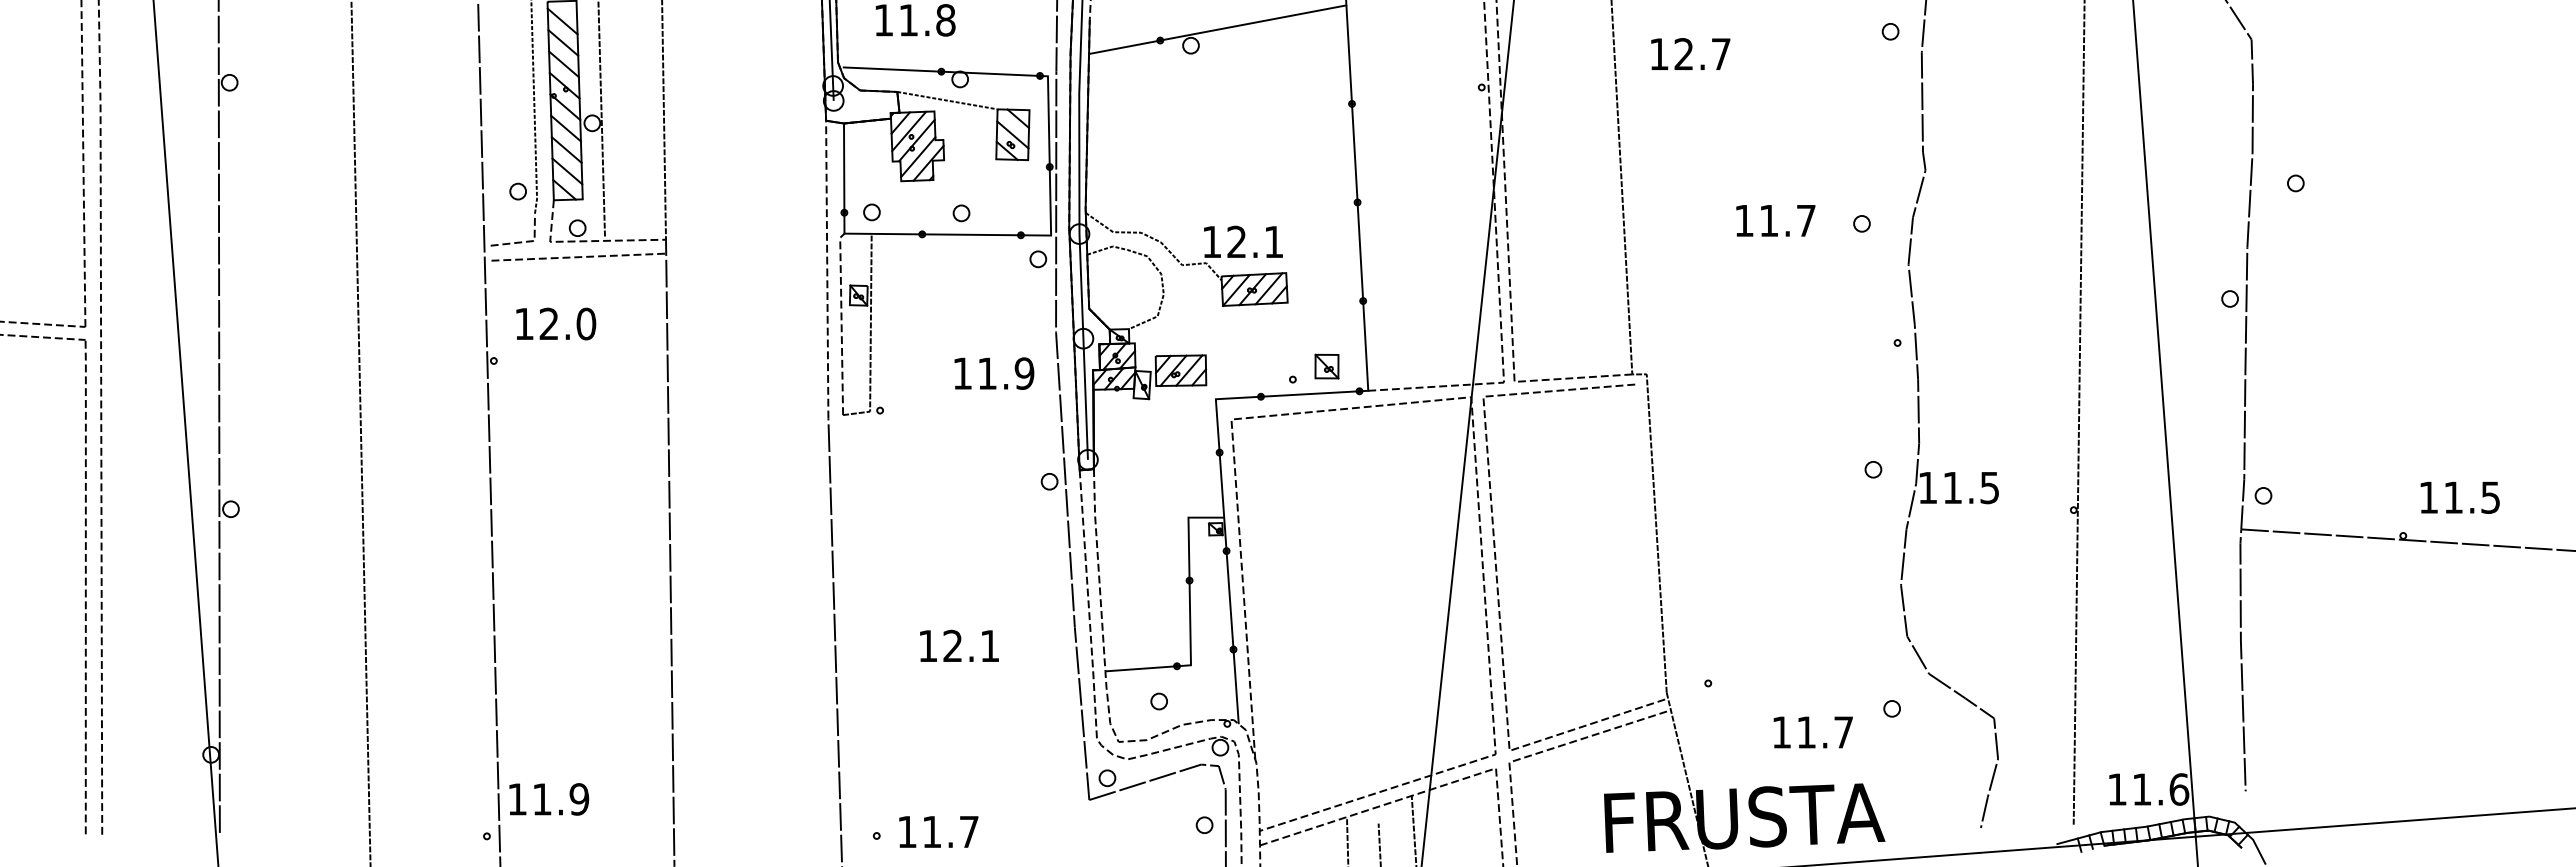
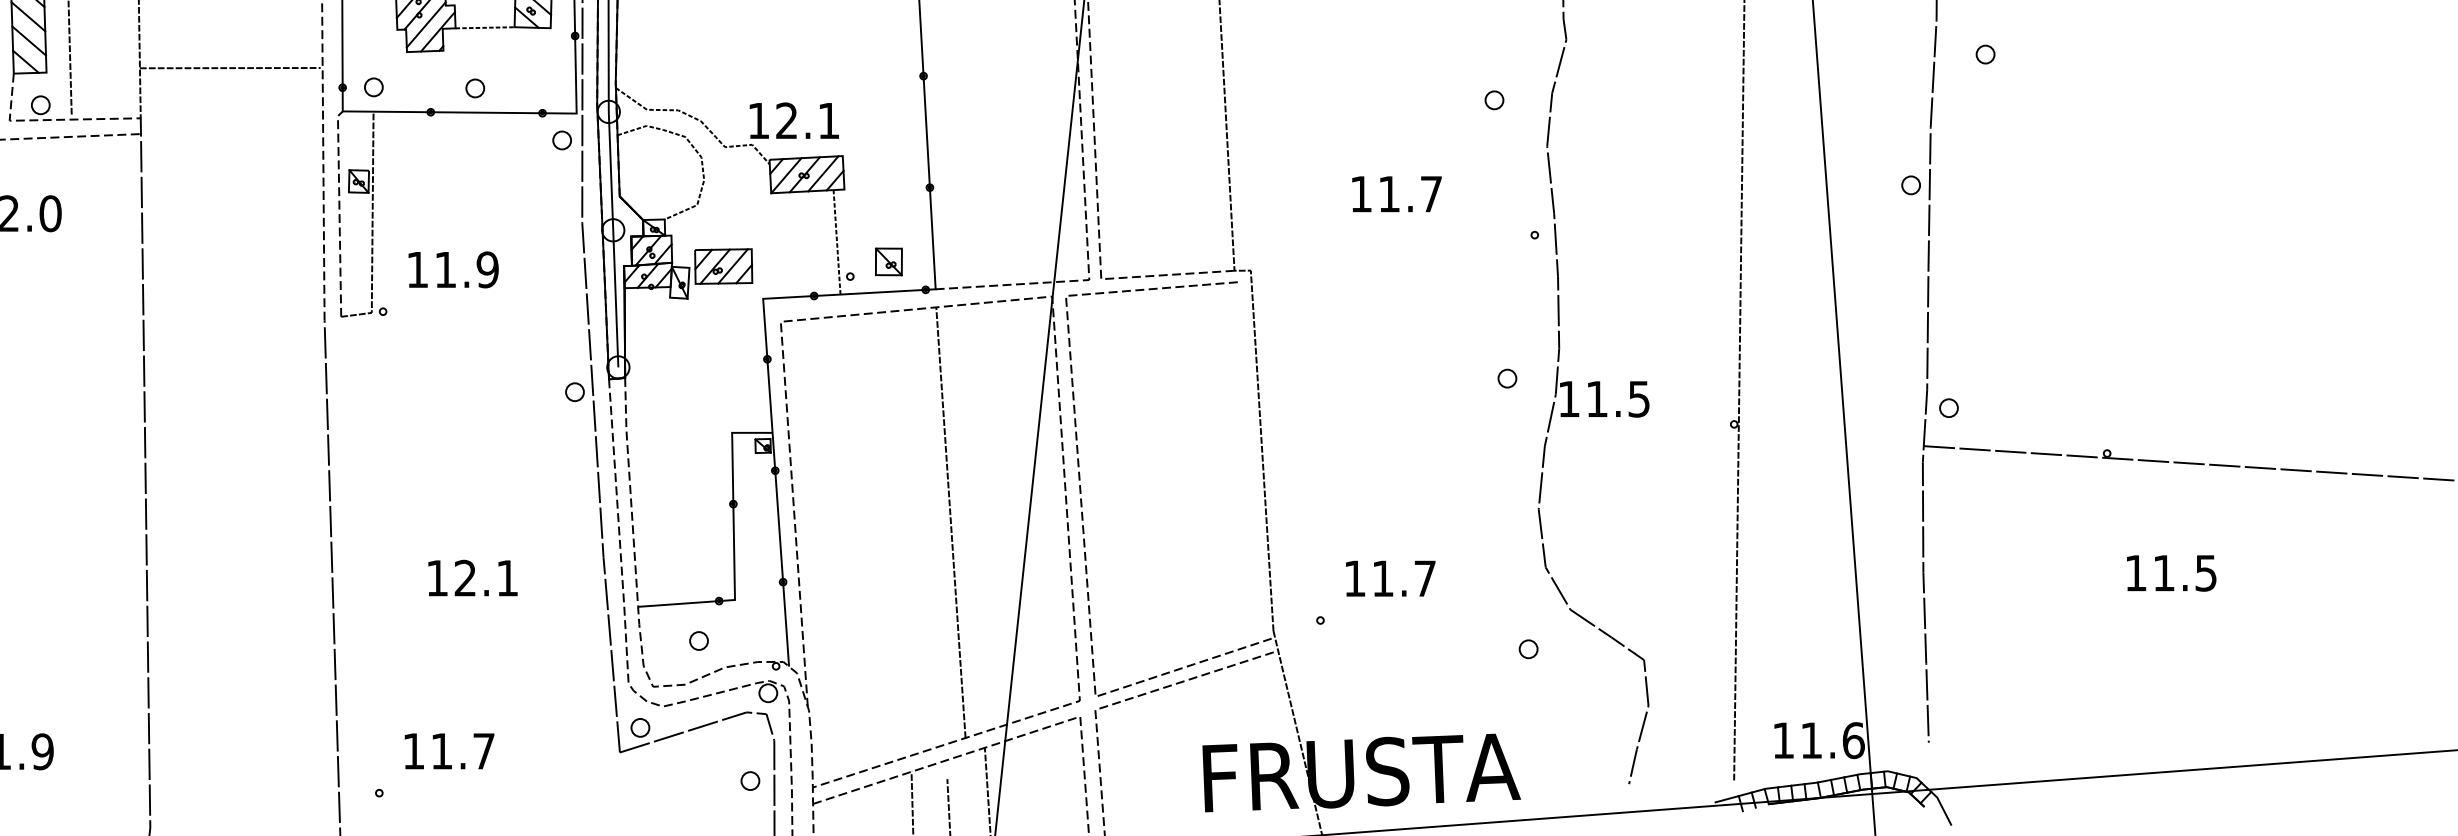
line: (970, 159) -> (485, 27), added
line: (744, 195) -> (229, 68), added
text: (1775, 220) -> (1396, 193), moved
line: (1281, 349) -> (837, 242), added
text: (994, 373) -> (453, 269), moved
text: (2459, 497) -> (2170, 573), moved
line: (1381, 596) -> (950, 522), added
text: (1812, 732) -> (1389, 578), moved
text: (938, 831) -> (449, 750), moved

